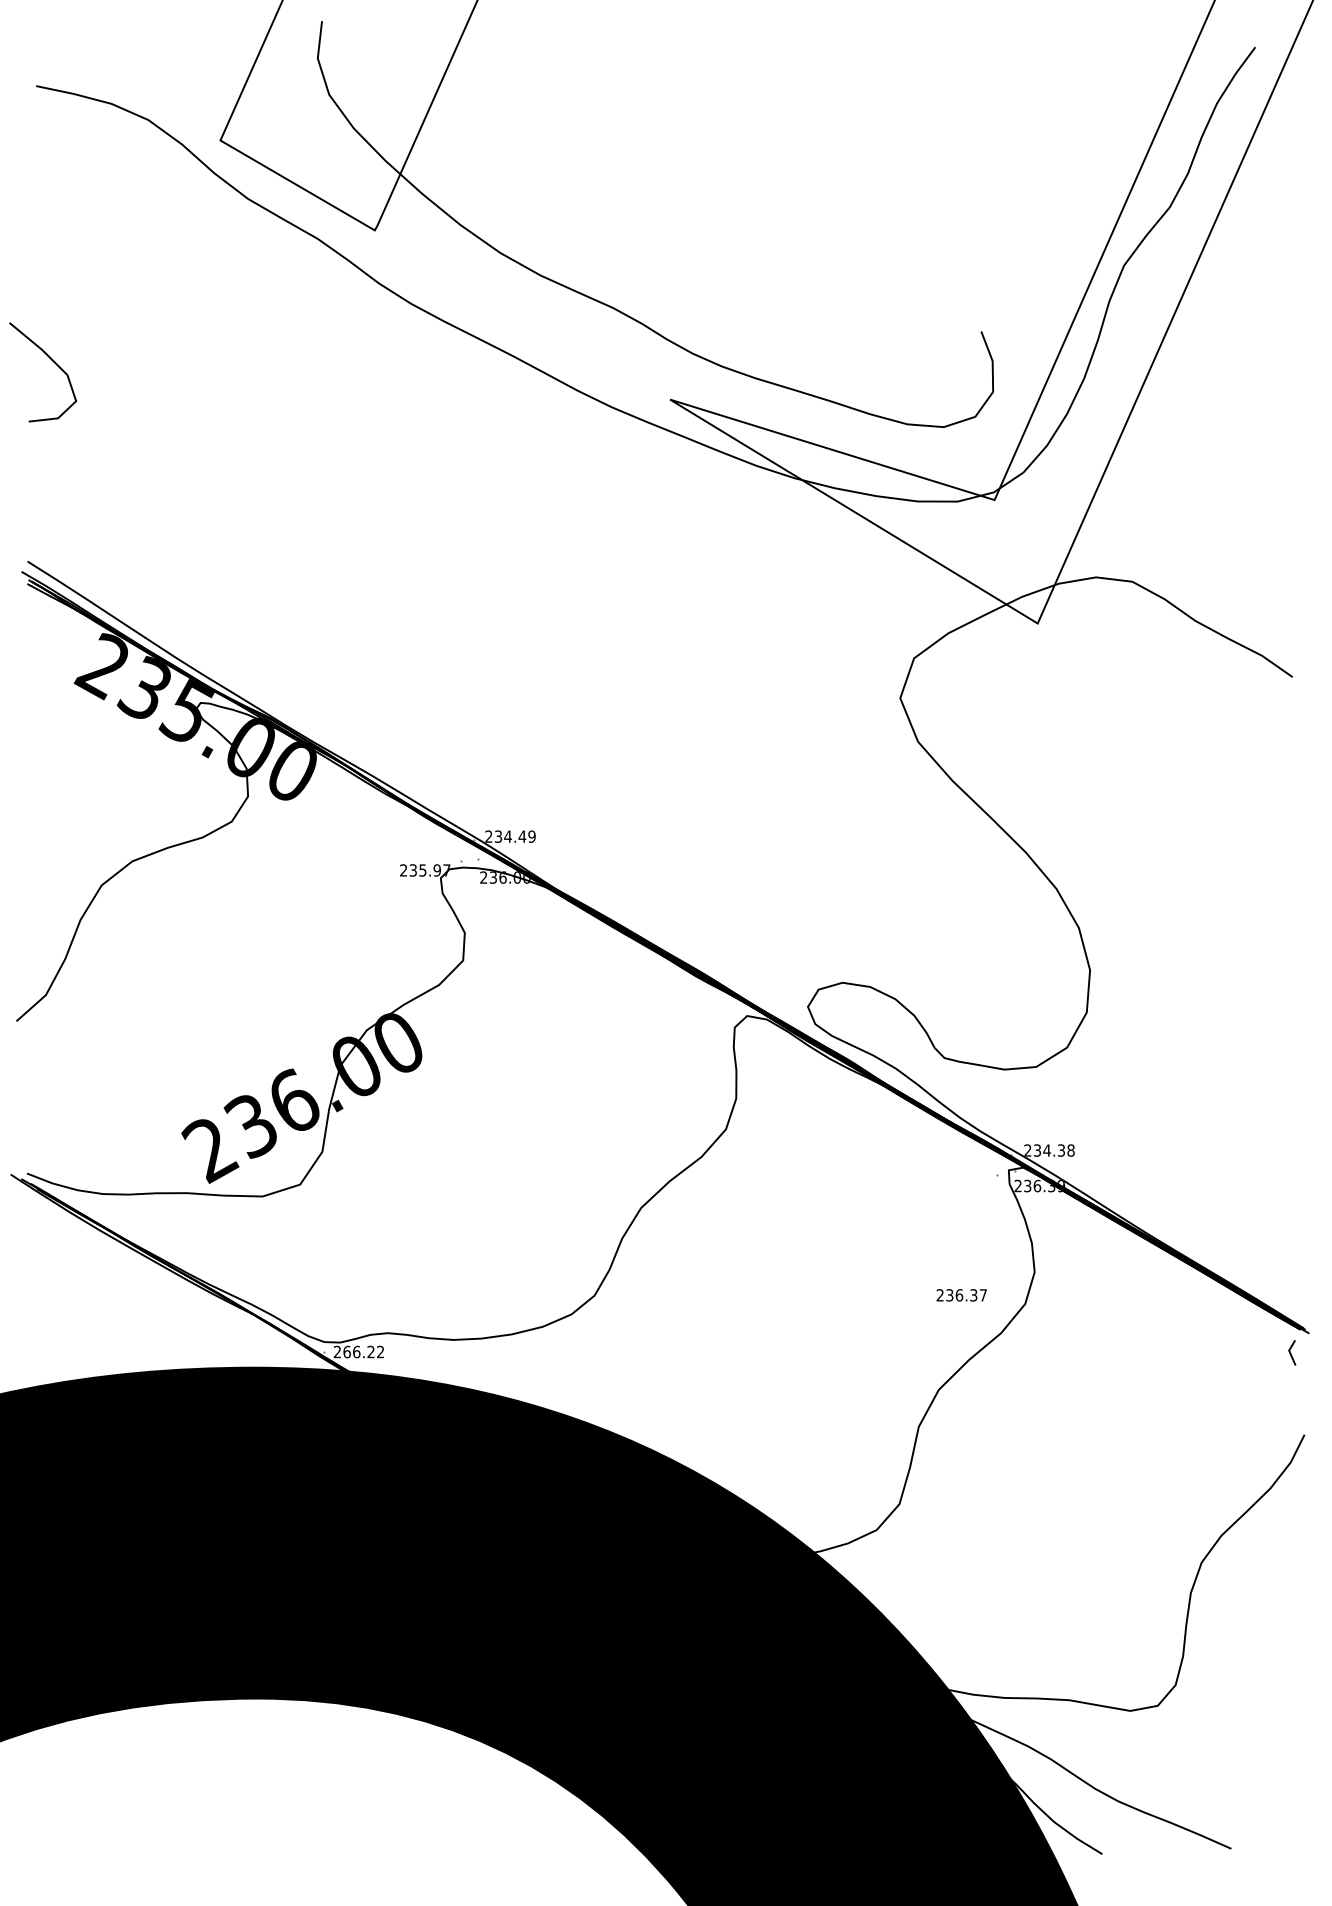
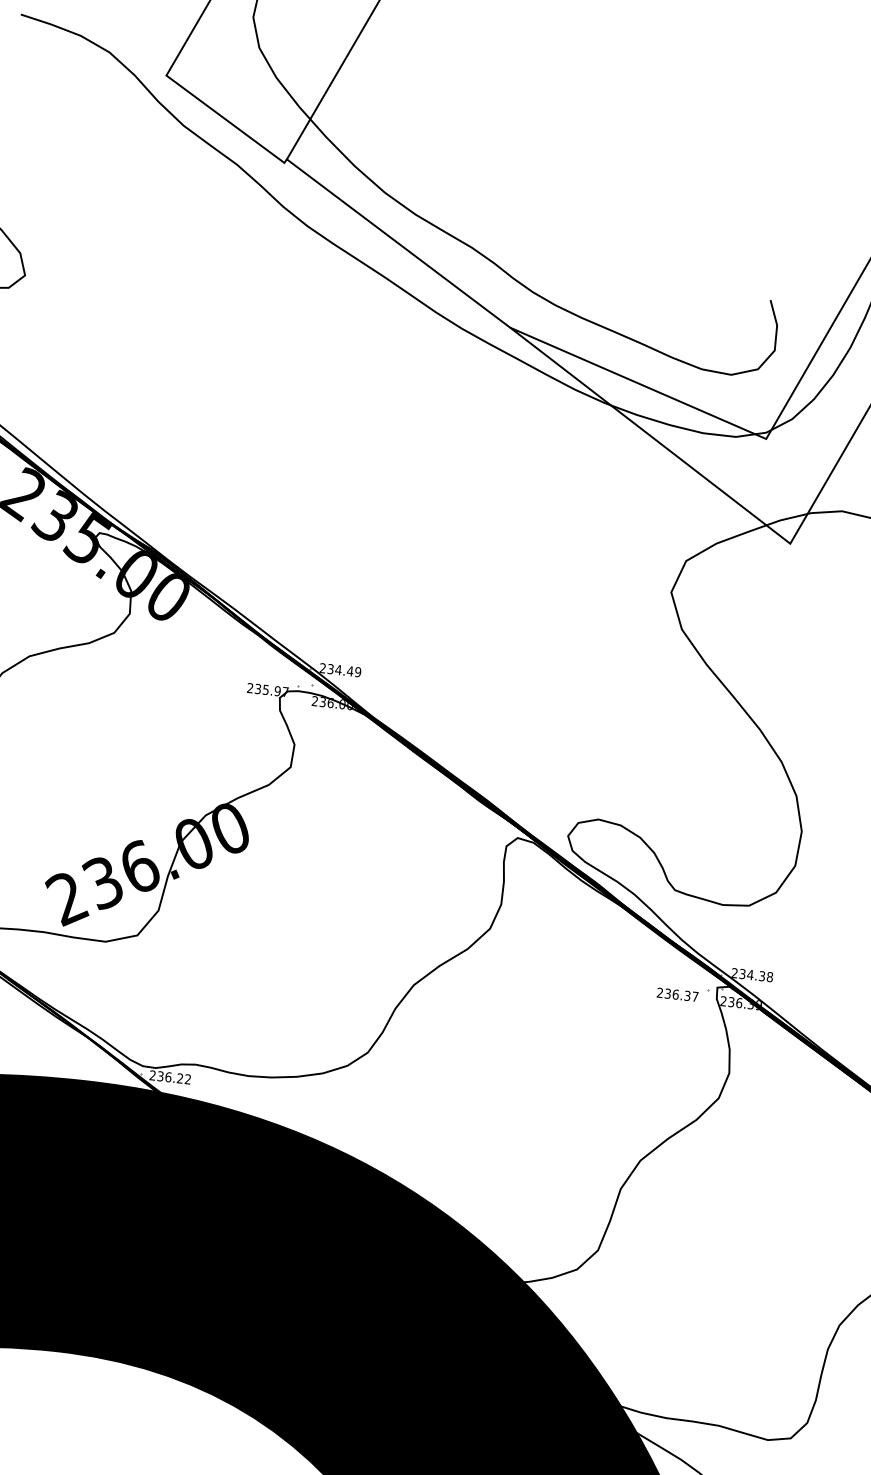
line: (523, 312) -> (398, 243), added
text: (961, 1295) -> (677, 994), moved
text: (346, 1351) -> (160, 1075), 266.22 -> 236.22

